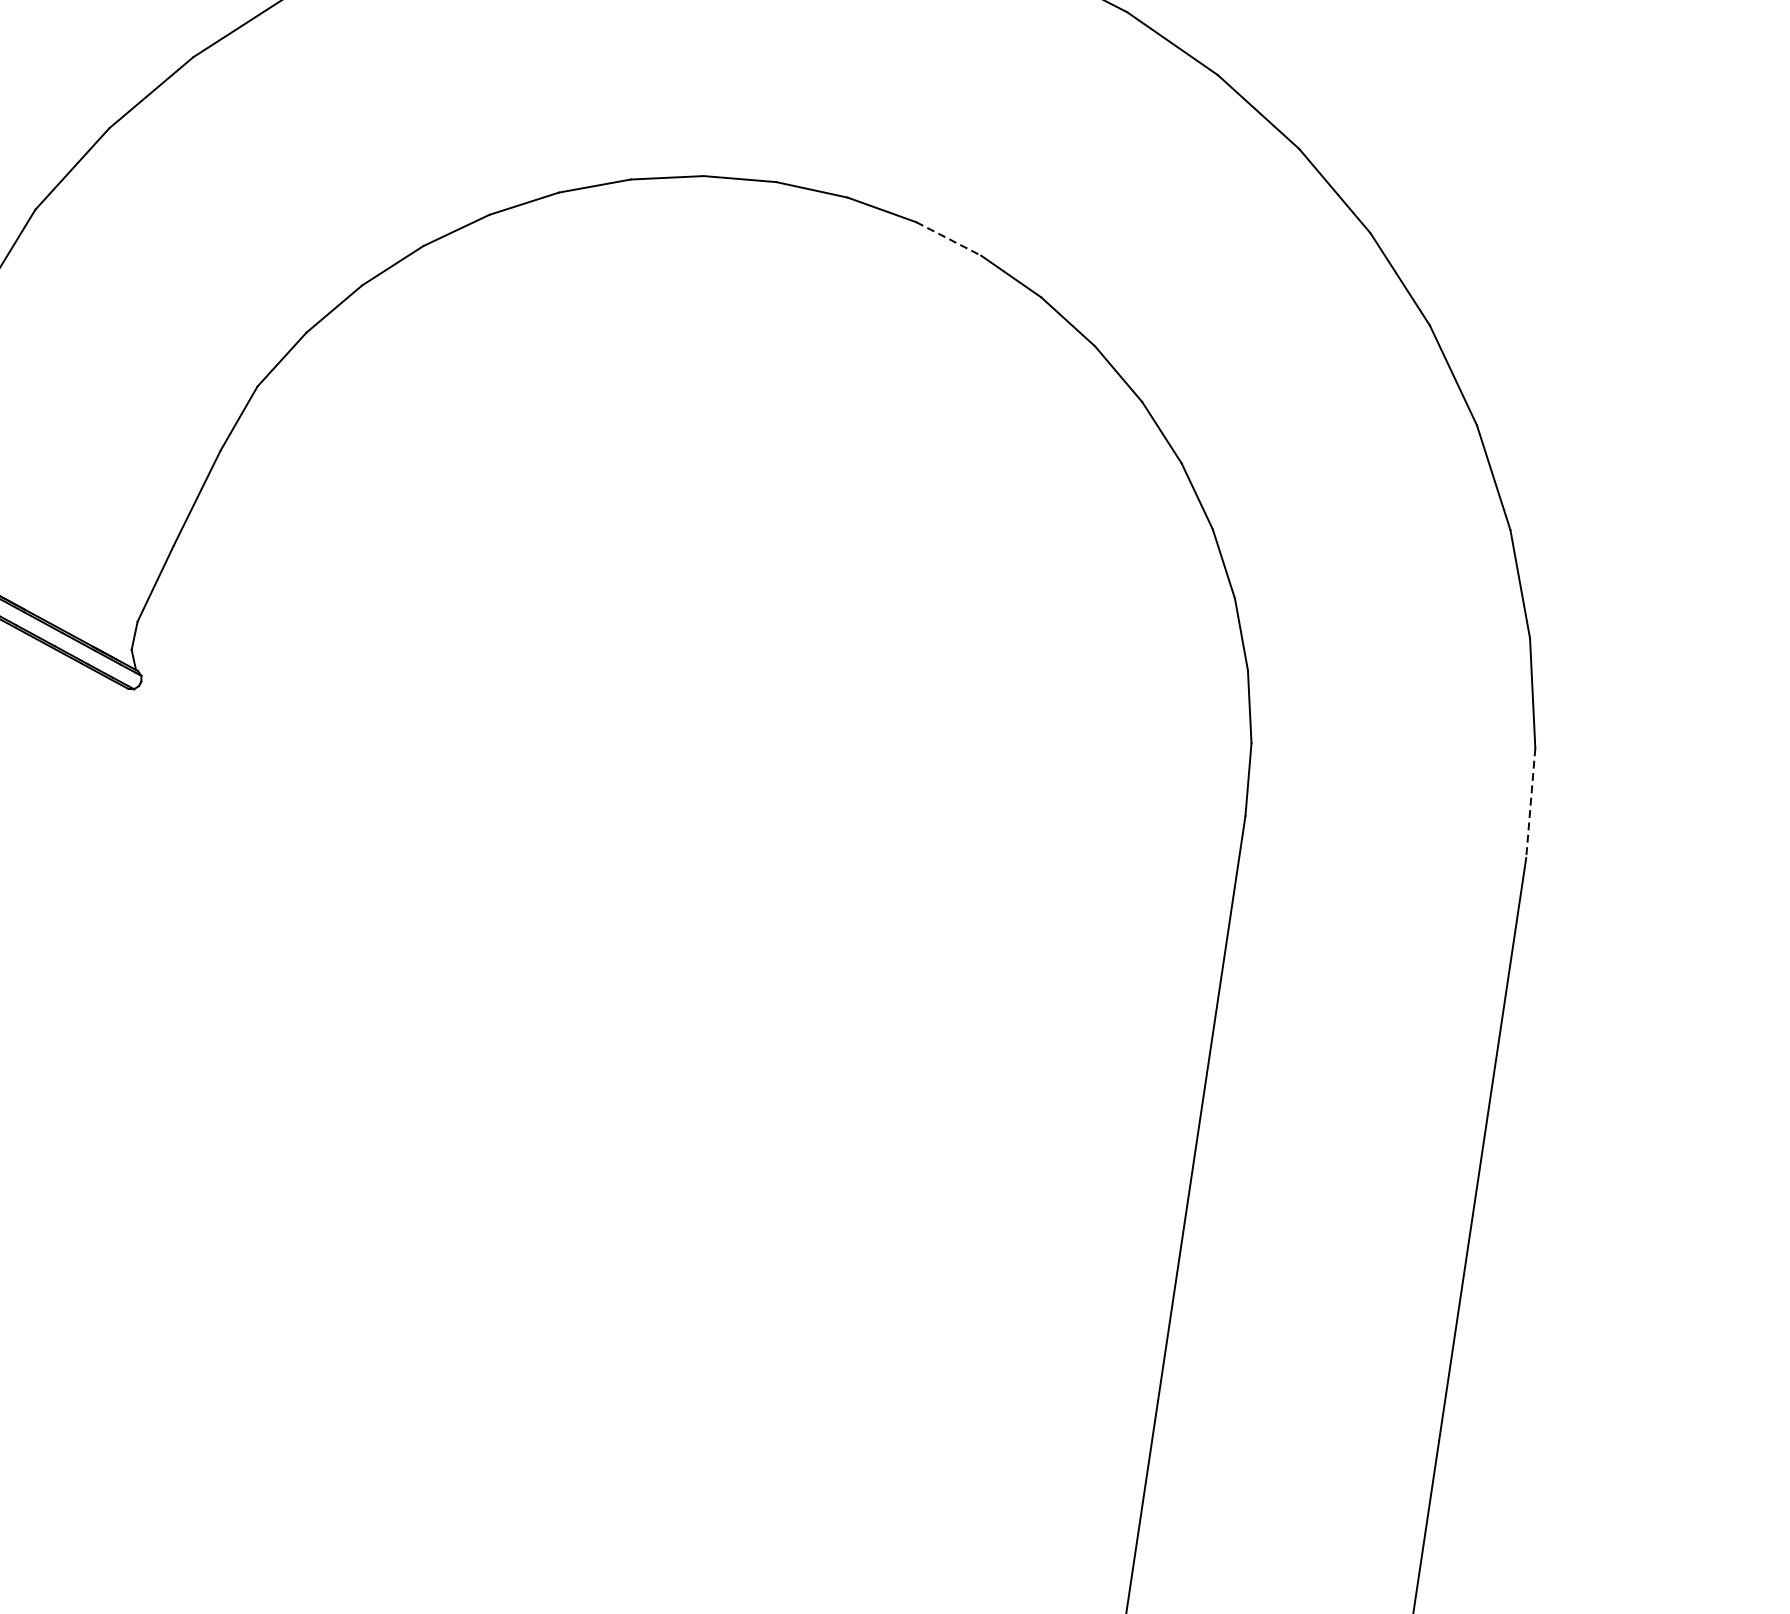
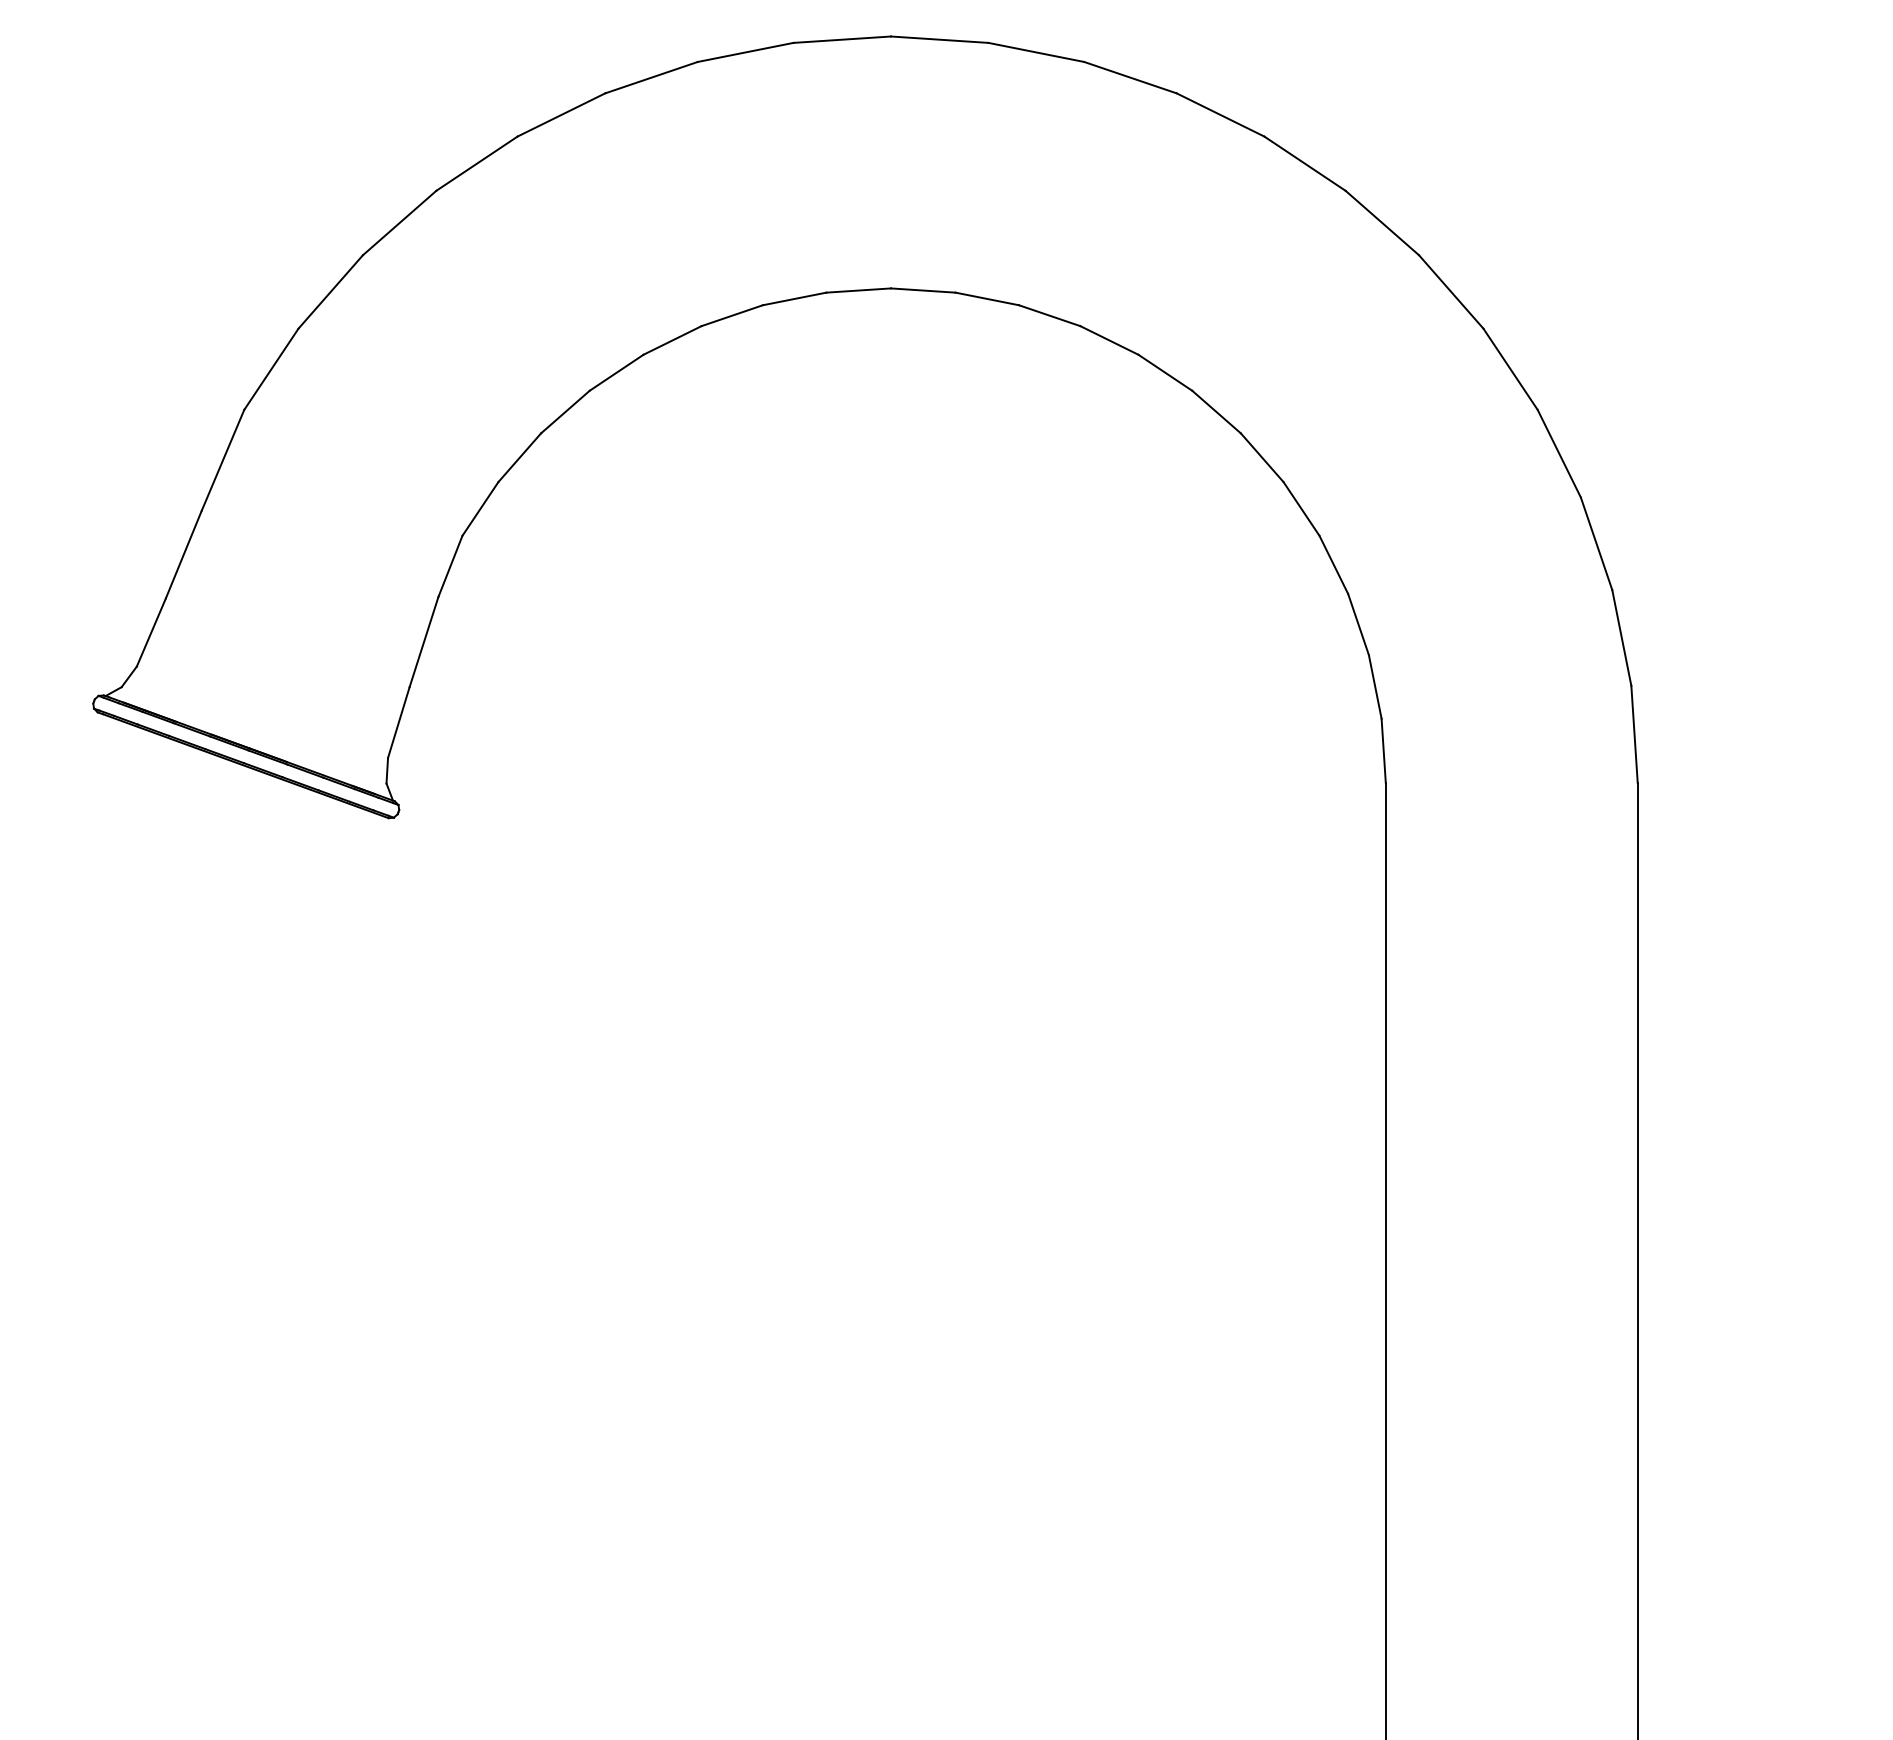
line: (949, 238) -> (1050, 315), dashed -> solid
line: (1530, 803) -> (1634, 734), dashed -> solid

